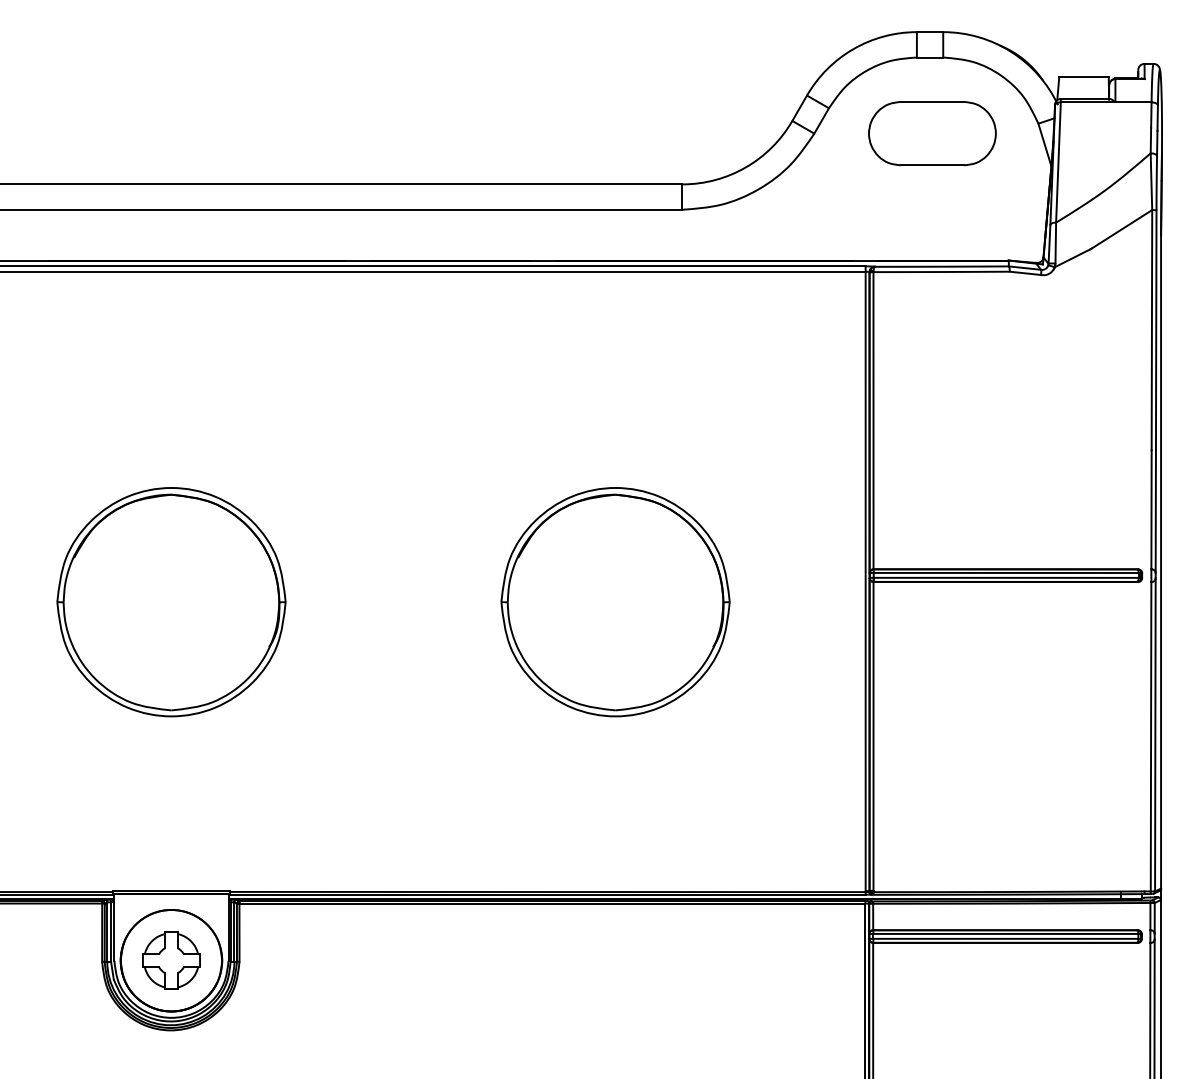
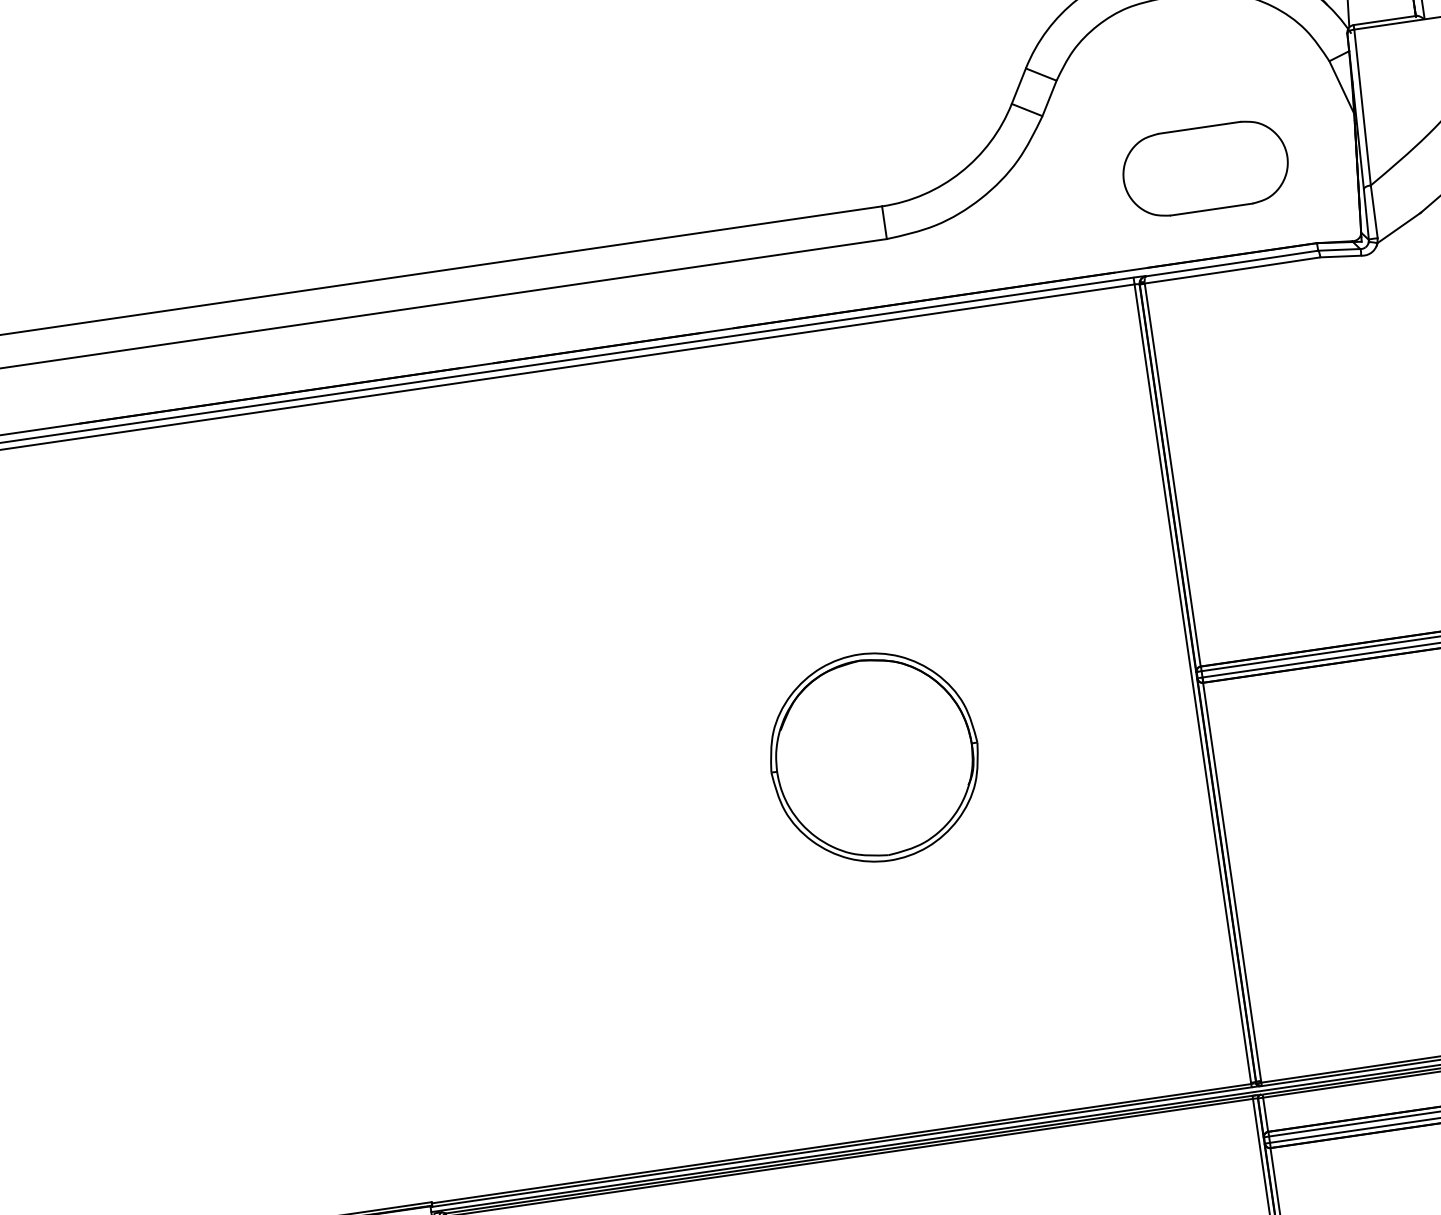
part: (932, 133) -> (1205, 168), moved
part: (171, 602) -> (302, 841), removed
part: (615, 602) -> (874, 757), size x0.7

